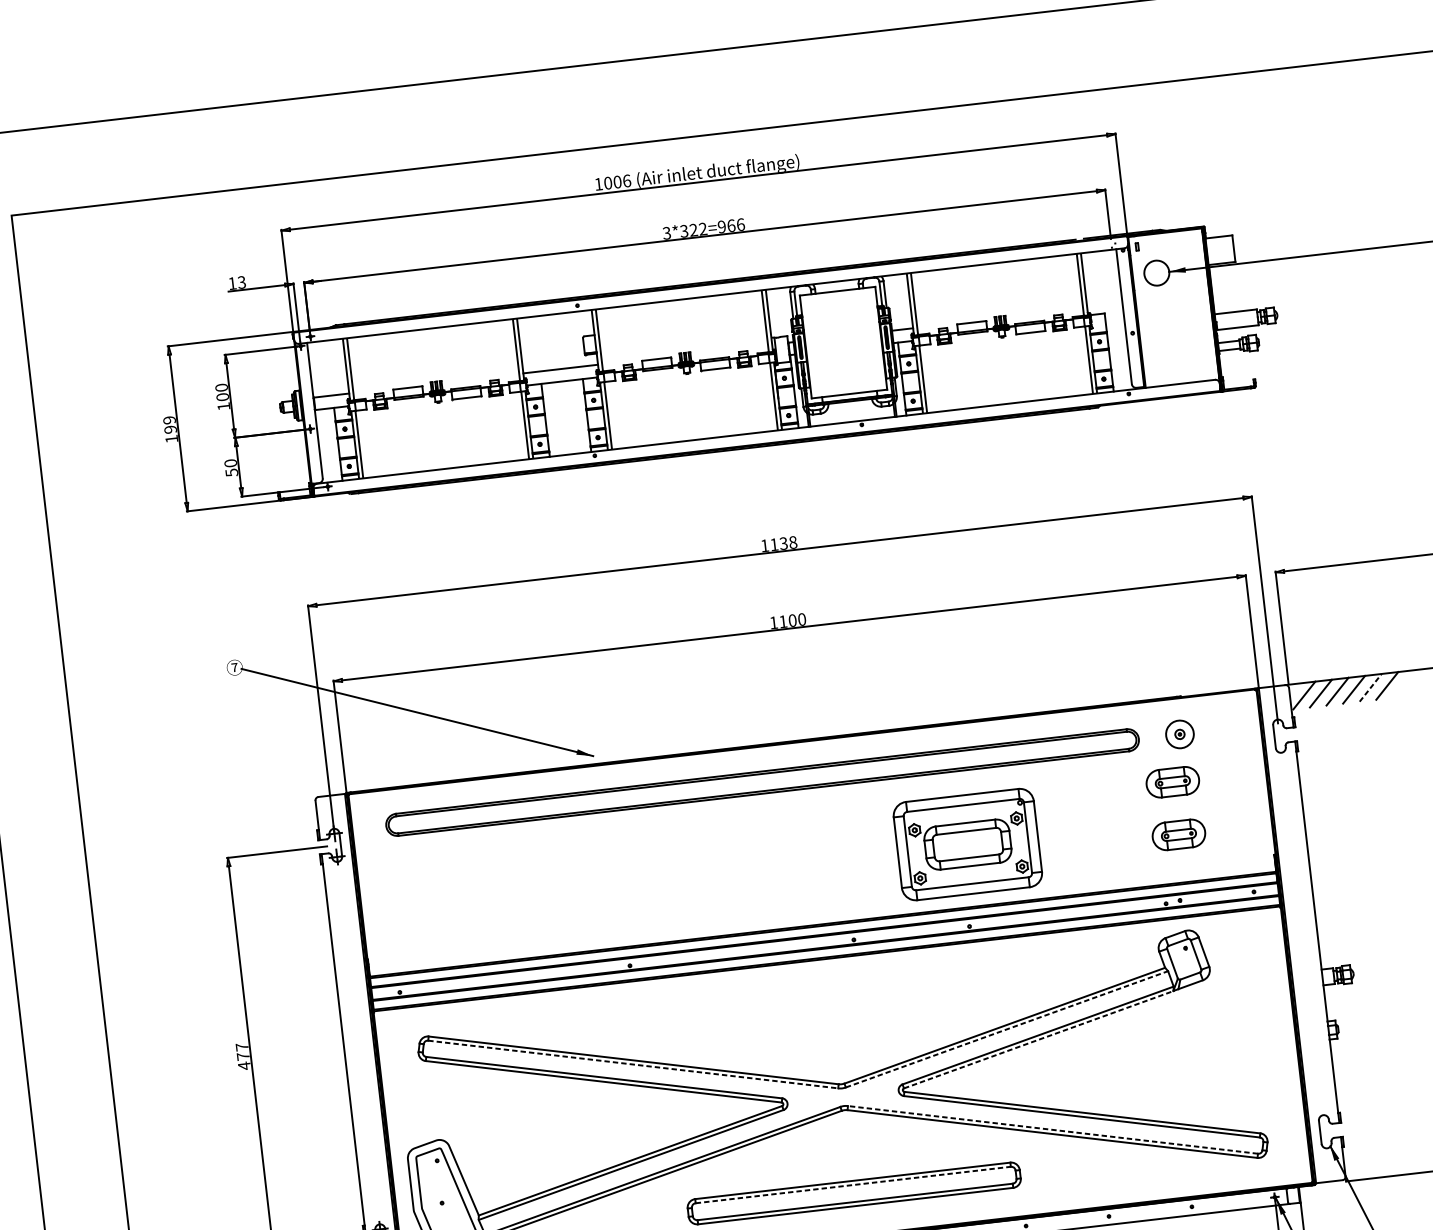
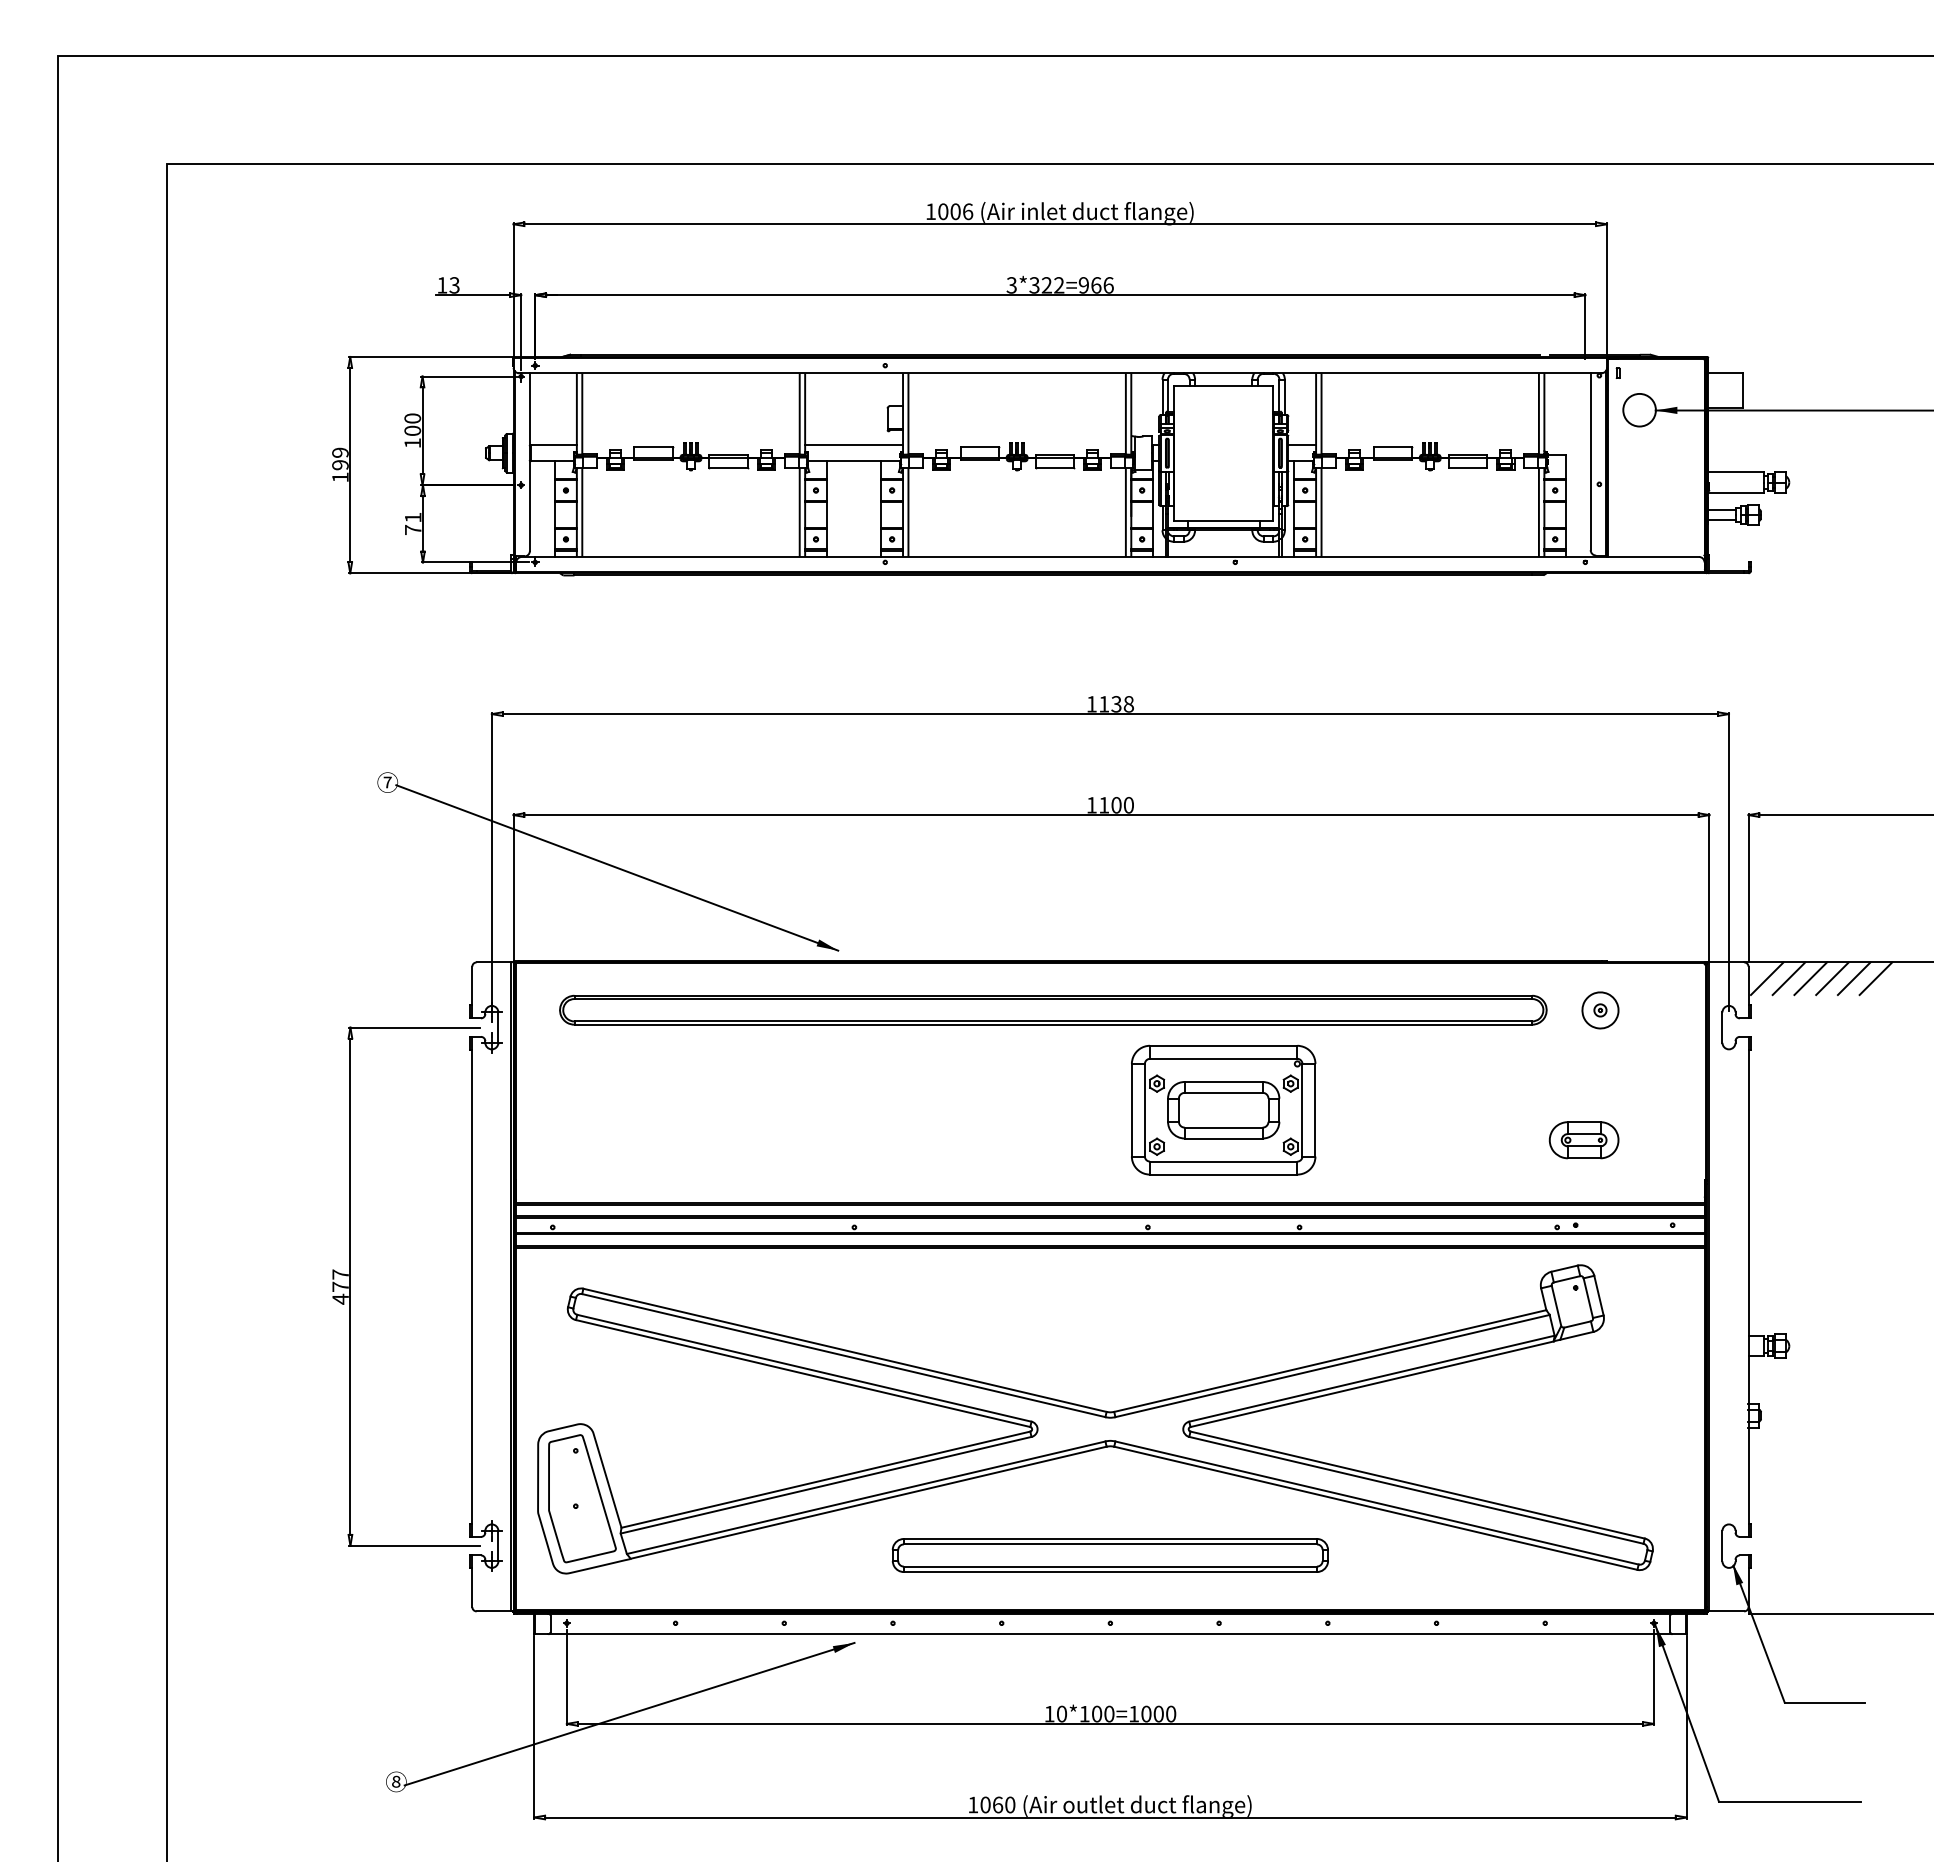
text: (230, 467) -> (412, 523), 50 -> 71
line: (1370, 687) -> (1854, 978), dashed -> solid
part: (1172, 782) -> (1583, 1071), removed
part: (967, 844) -> (1223, 1109), moved
line: (1007, 1028) -> (1333, 1365), dashed -> solid
line: (1039, 1039) -> (1372, 1384), dashed -> solid
line: (632, 1064) -> (843, 1355), dashed -> solid
line: (1053, 1130) -> (1377, 1503), dashed -> solid
line: (853, 1185) -> (1110, 1544), dashed -> solid

